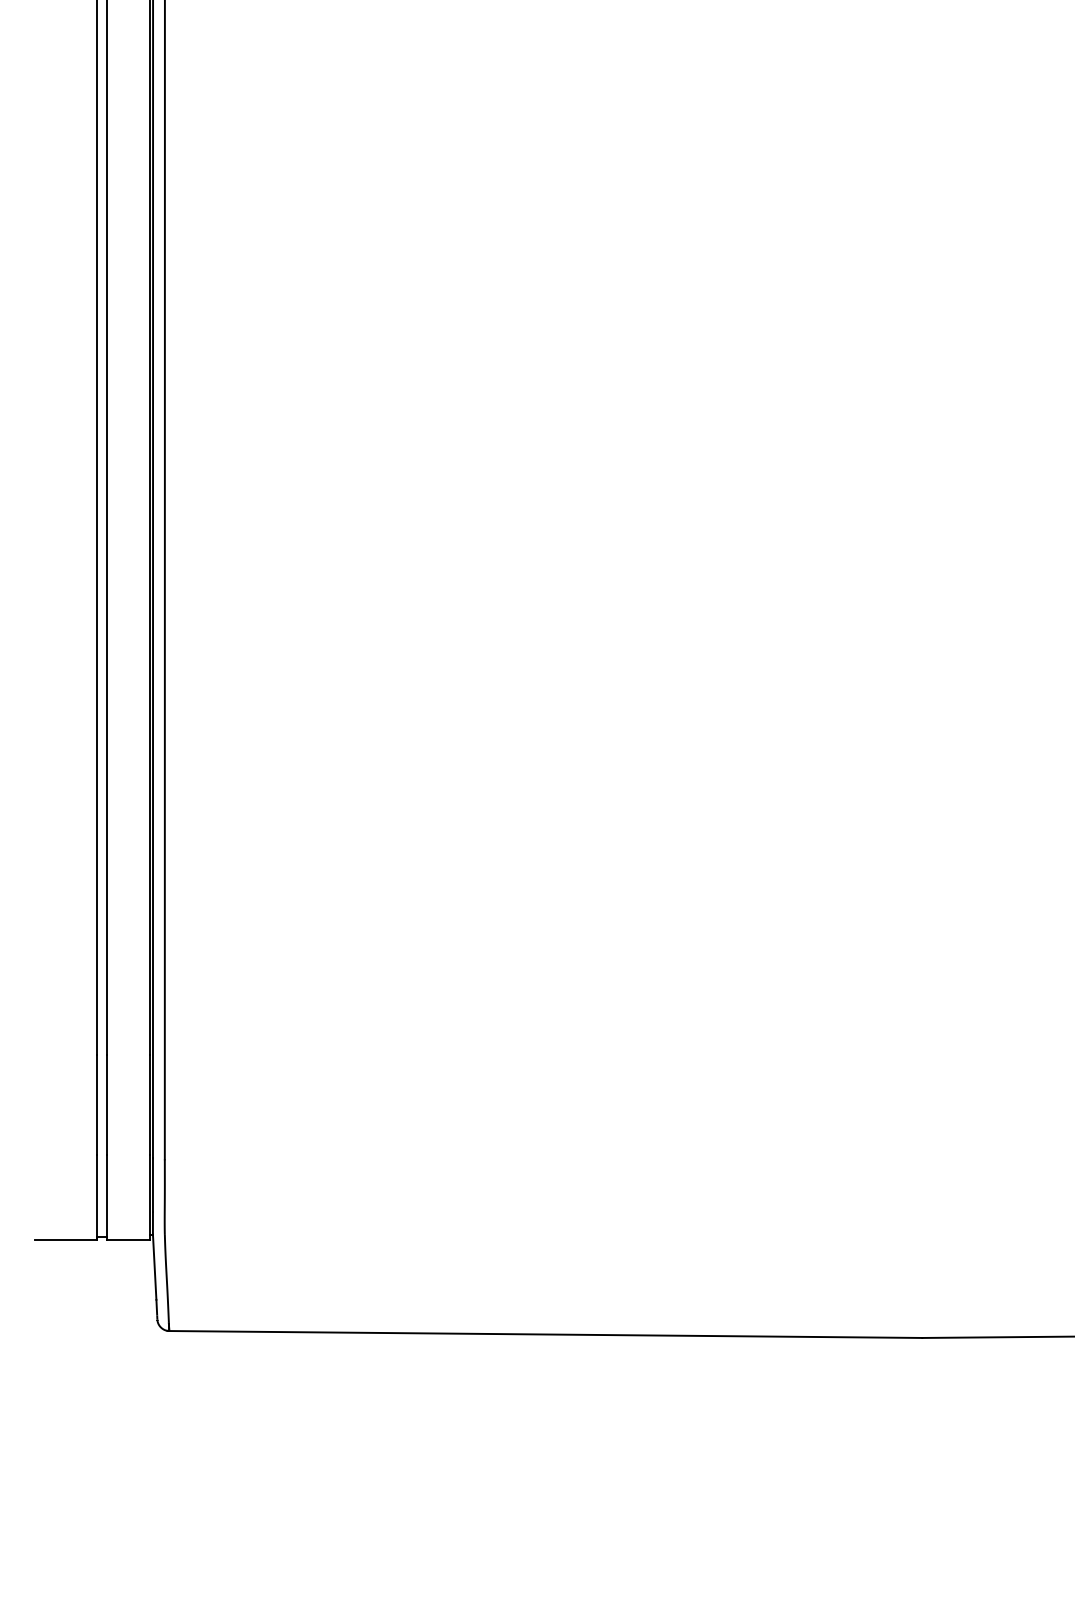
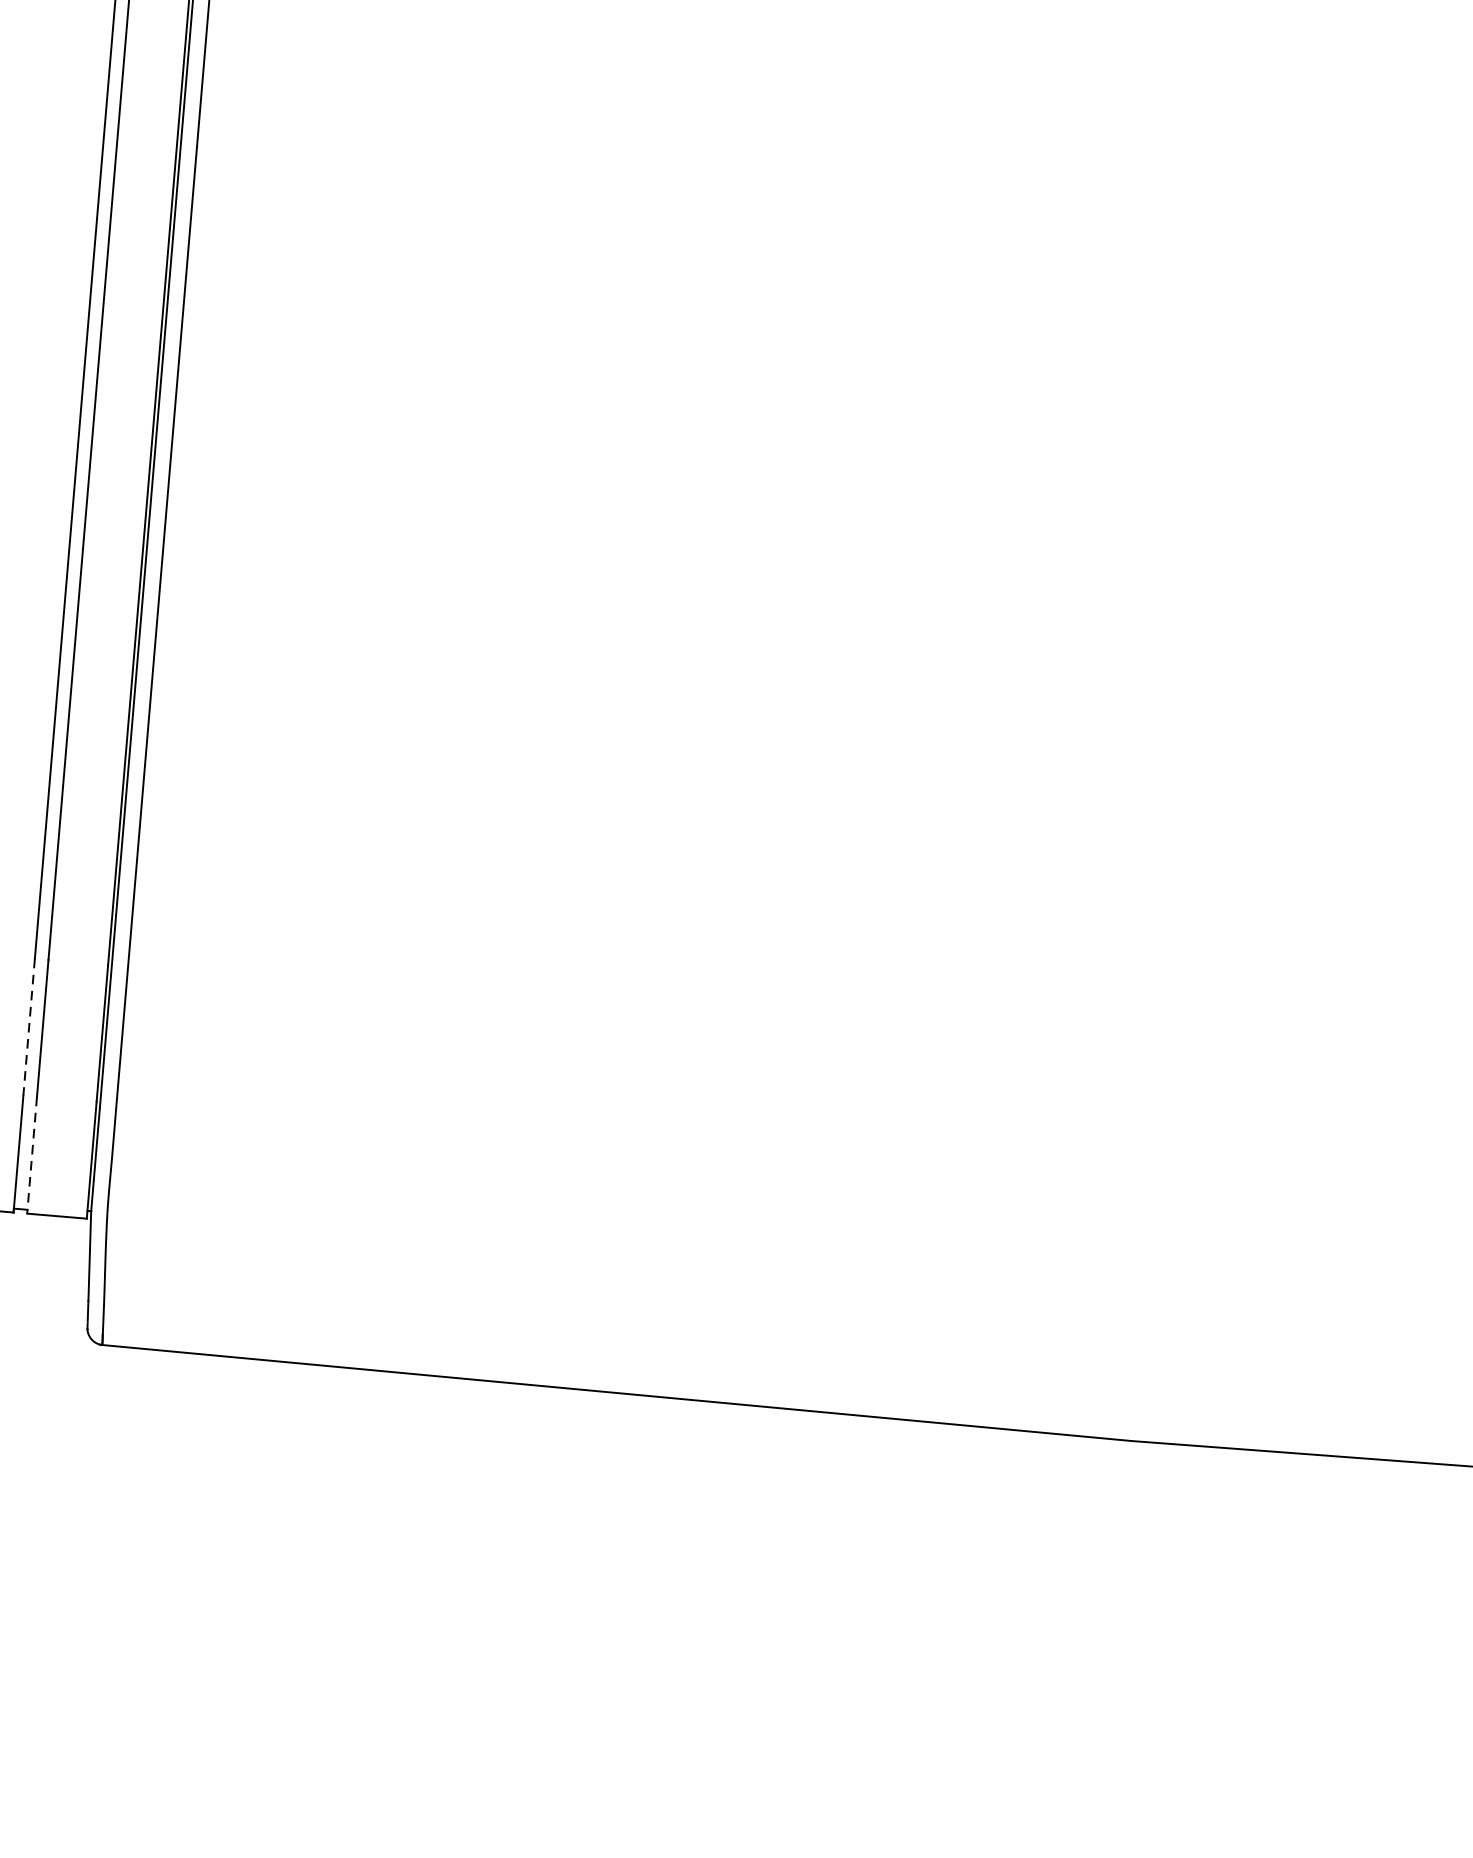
line: (96, 1105) -> (28, 1028), solid -> dashed
line: (106, 1197) -> (31, 1155), solid -> dashed

